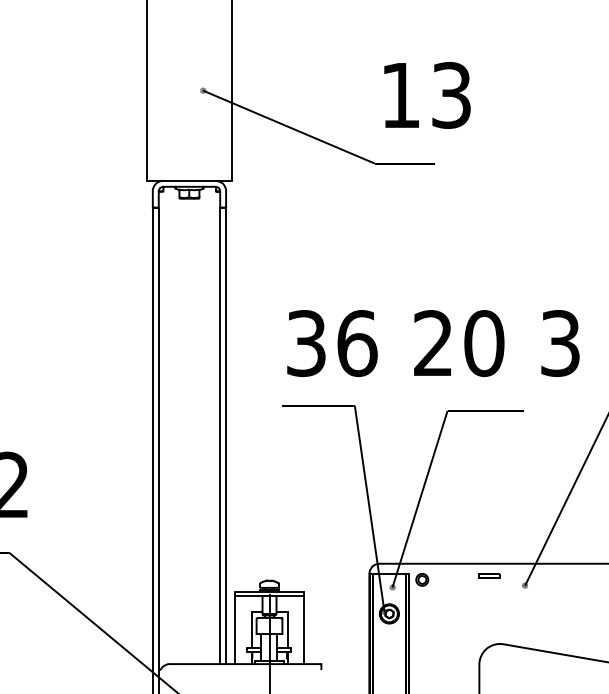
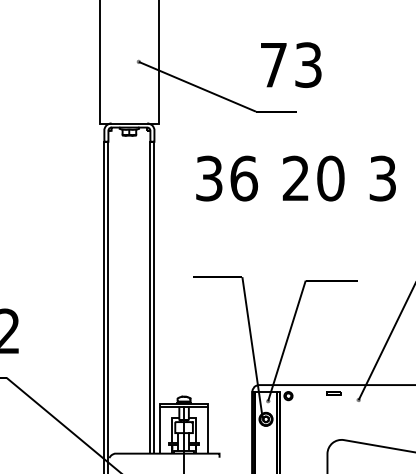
text: (400, 95) -> (273, 65), 13 -> 73
text: (432, 343) -> (295, 178), moved

